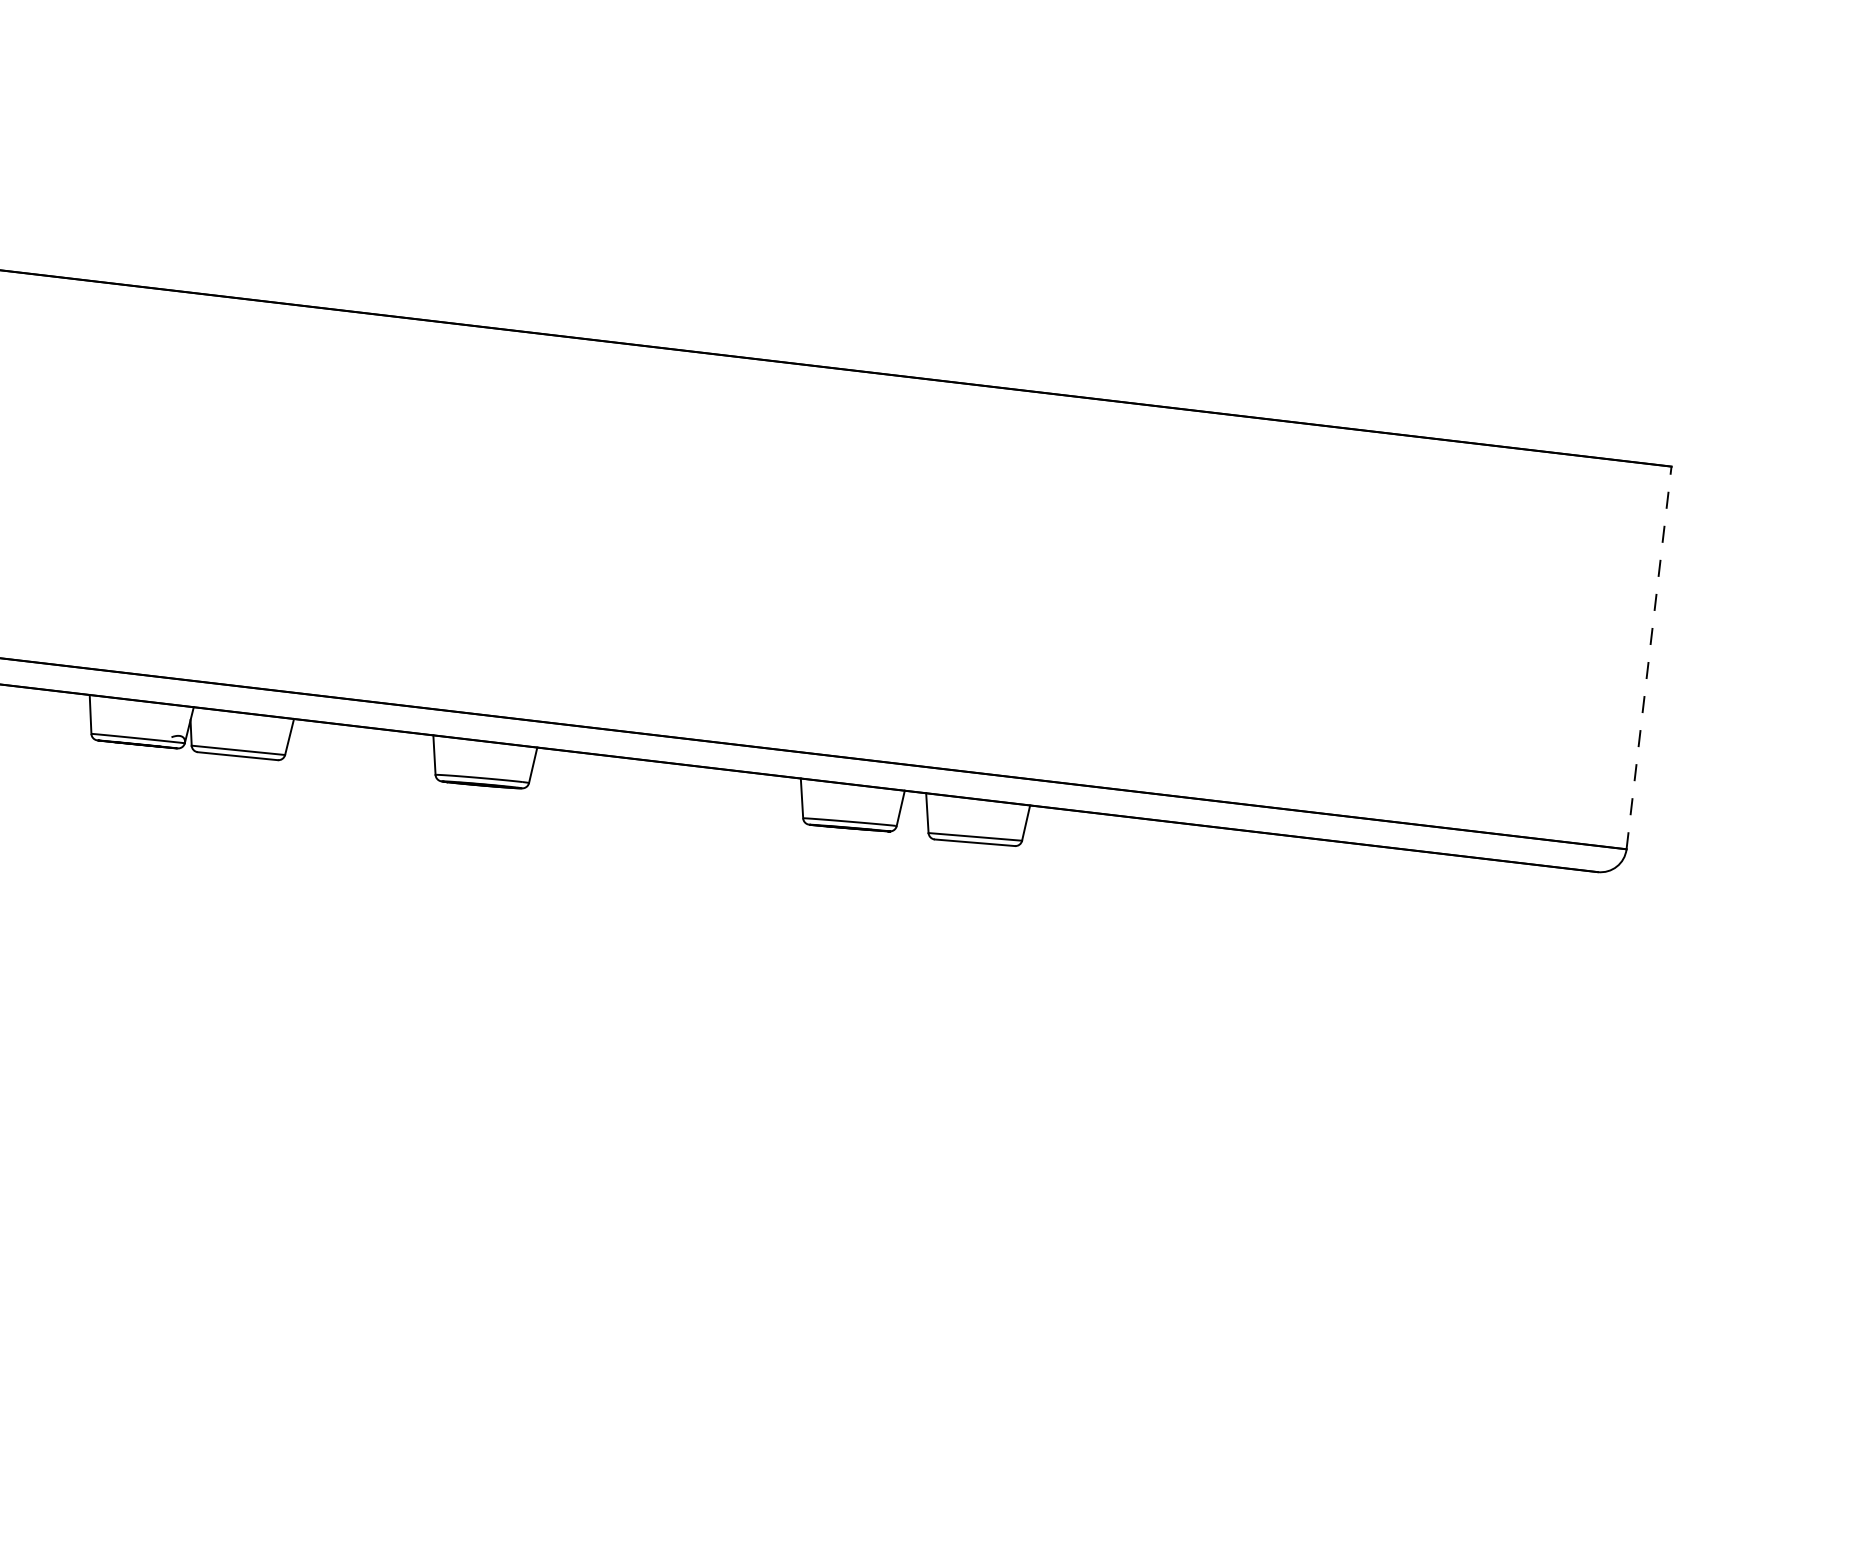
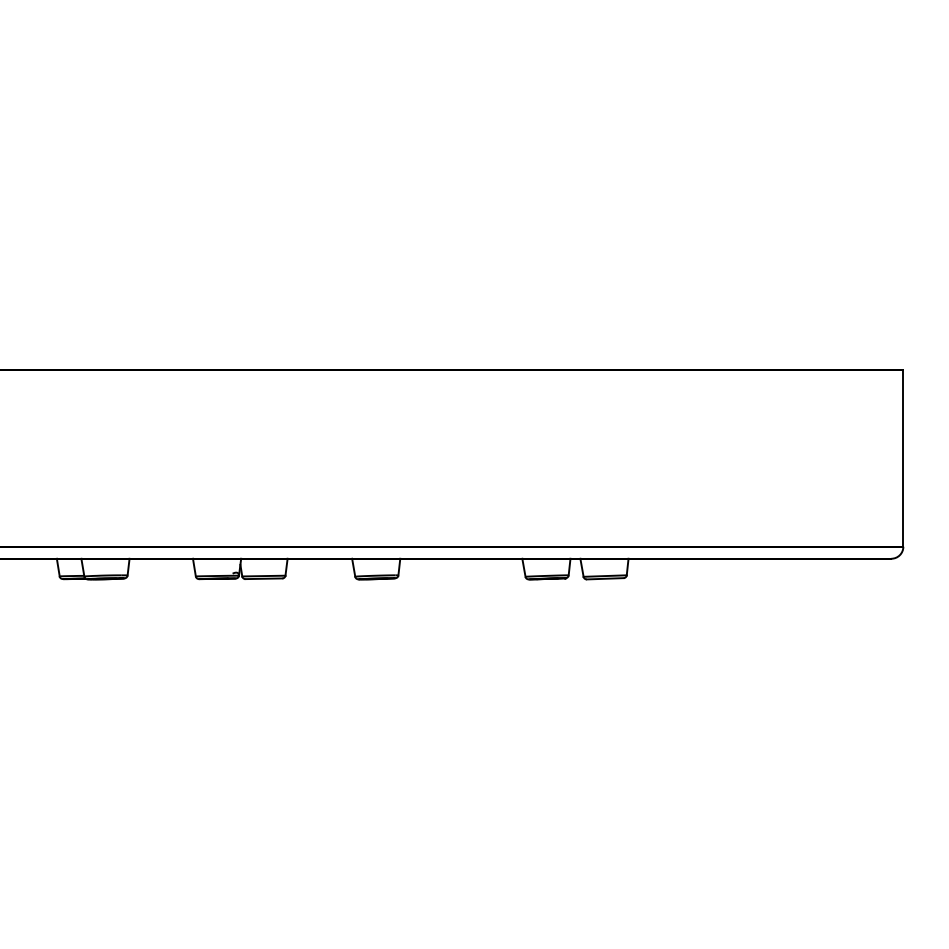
line: (1649, 658) -> (903, 458), dashed -> solid

